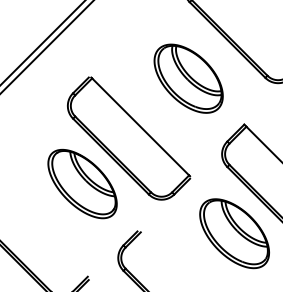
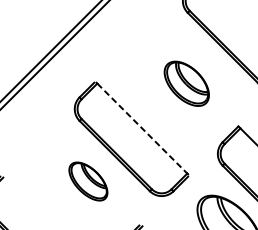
part: (188, 78) -> (186, 83), size x0.7
line: (140, 126) -> (142, 128), solid -> dashed
part: (82, 183) -> (88, 181), size x0.6

